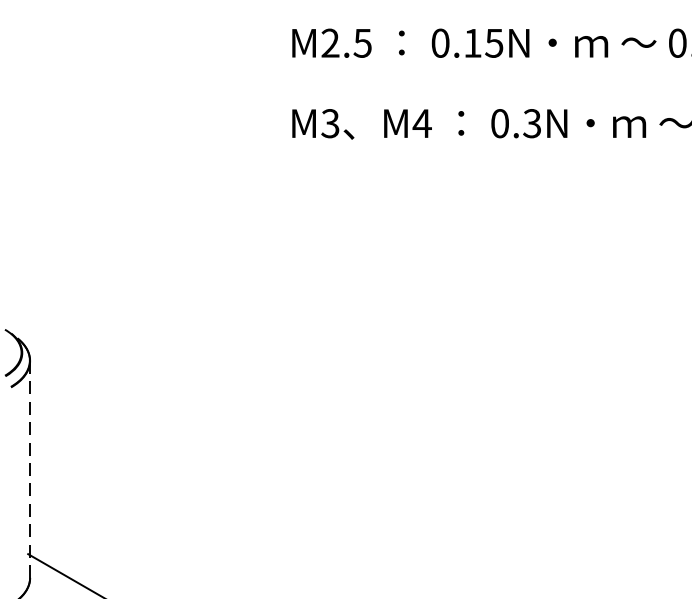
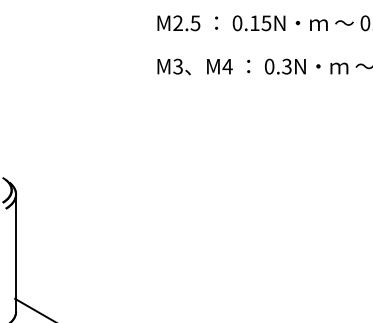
line: (30, 470) -> (16, 253), dashed -> solid

